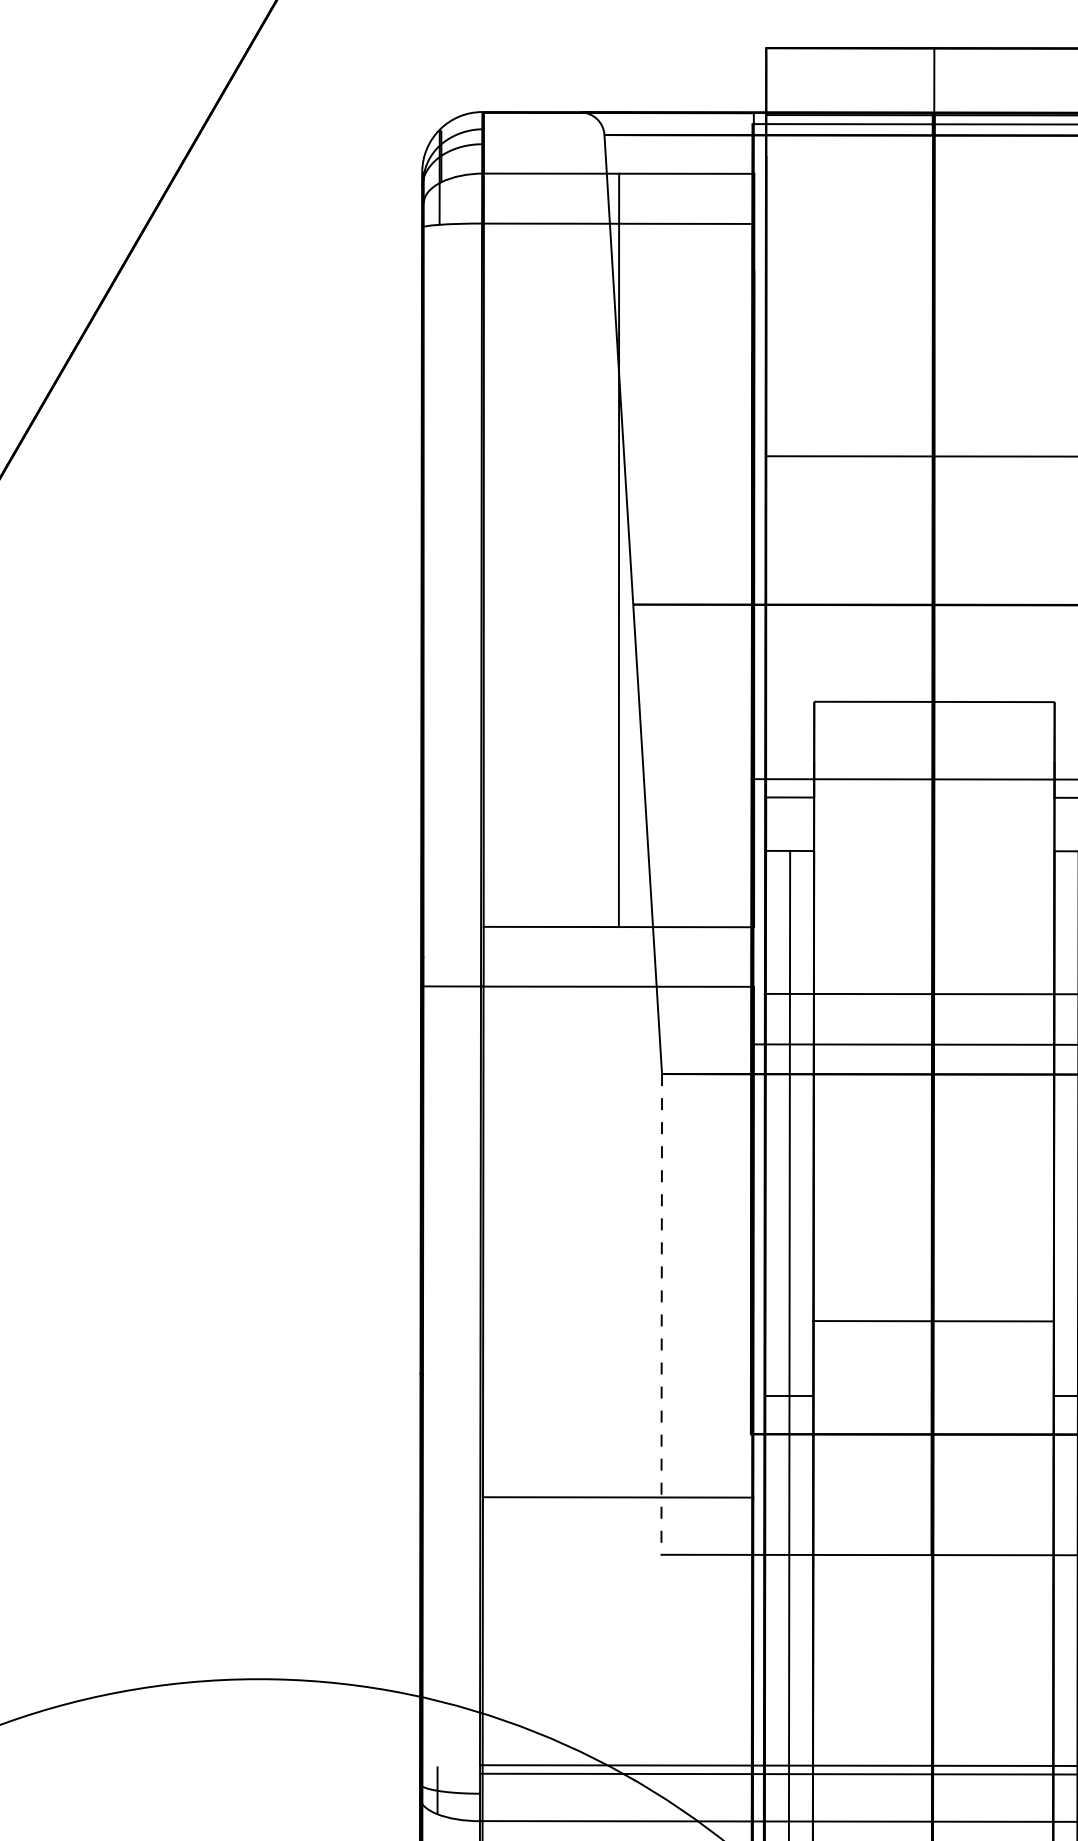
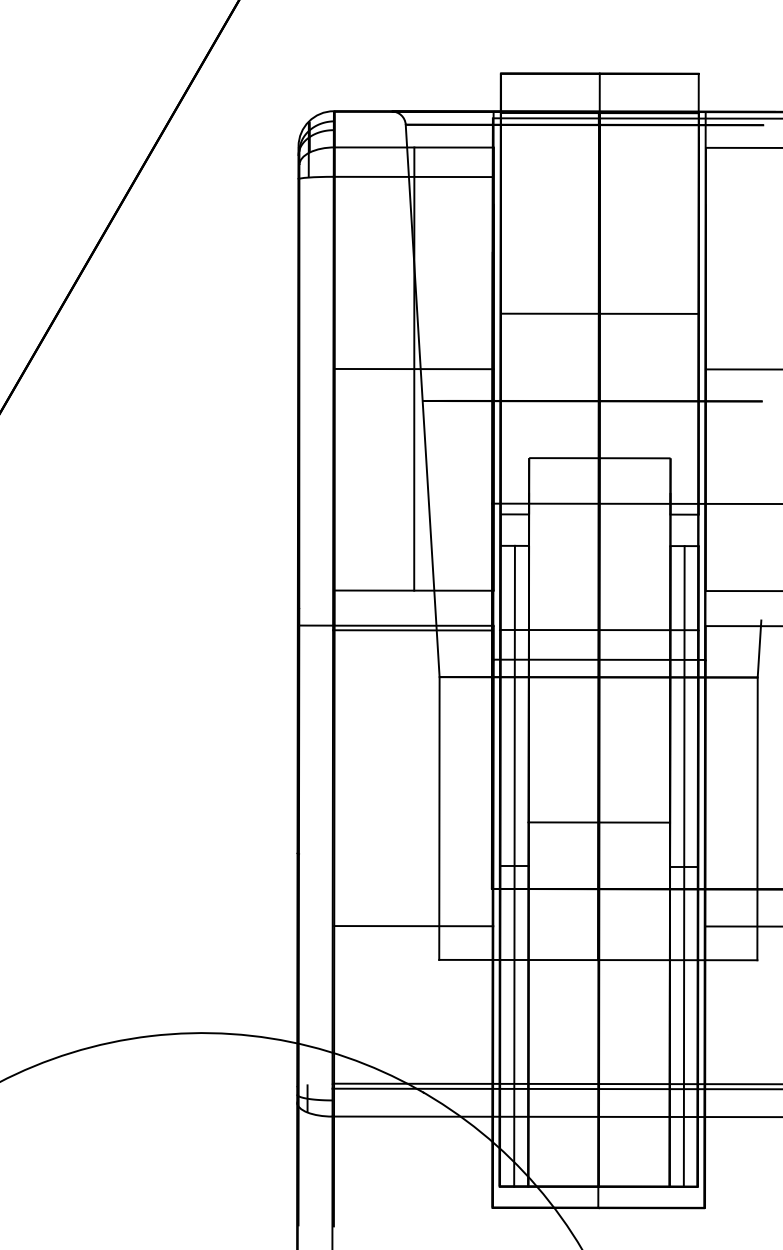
line: (617, 549) -> (413, 368), added
line: (615, 994) -> (412, 630), added
line: (661, 1316) -> (439, 819), dashed -> solid

